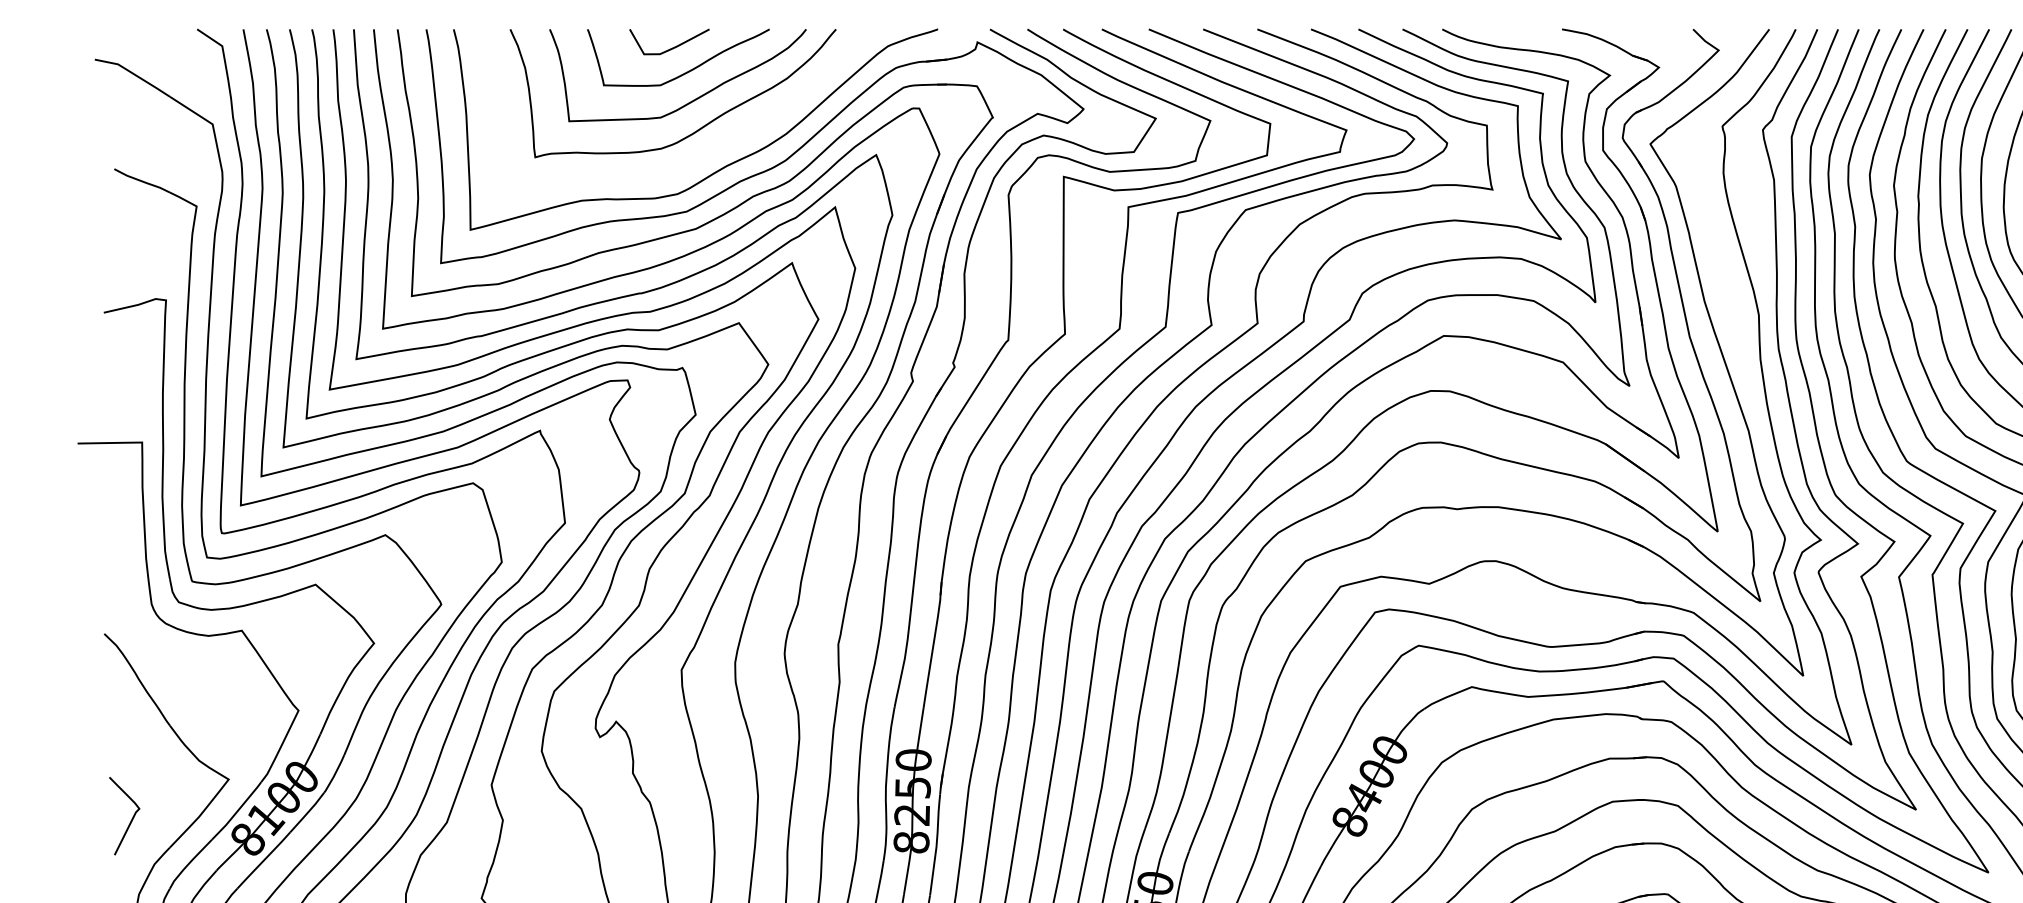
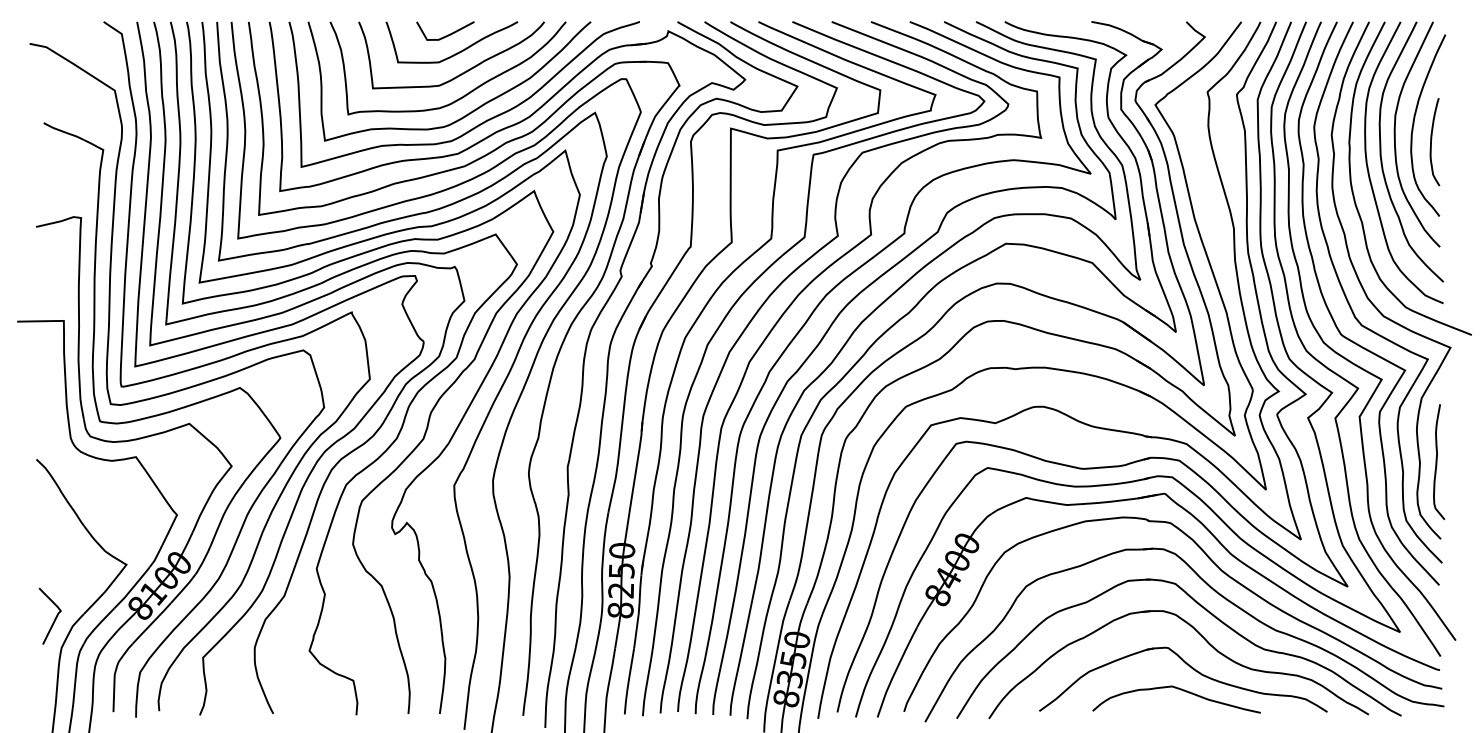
curve: (699, 155) -> (467, 113), added
curve: (130, 819) -> (54, 618), moved

